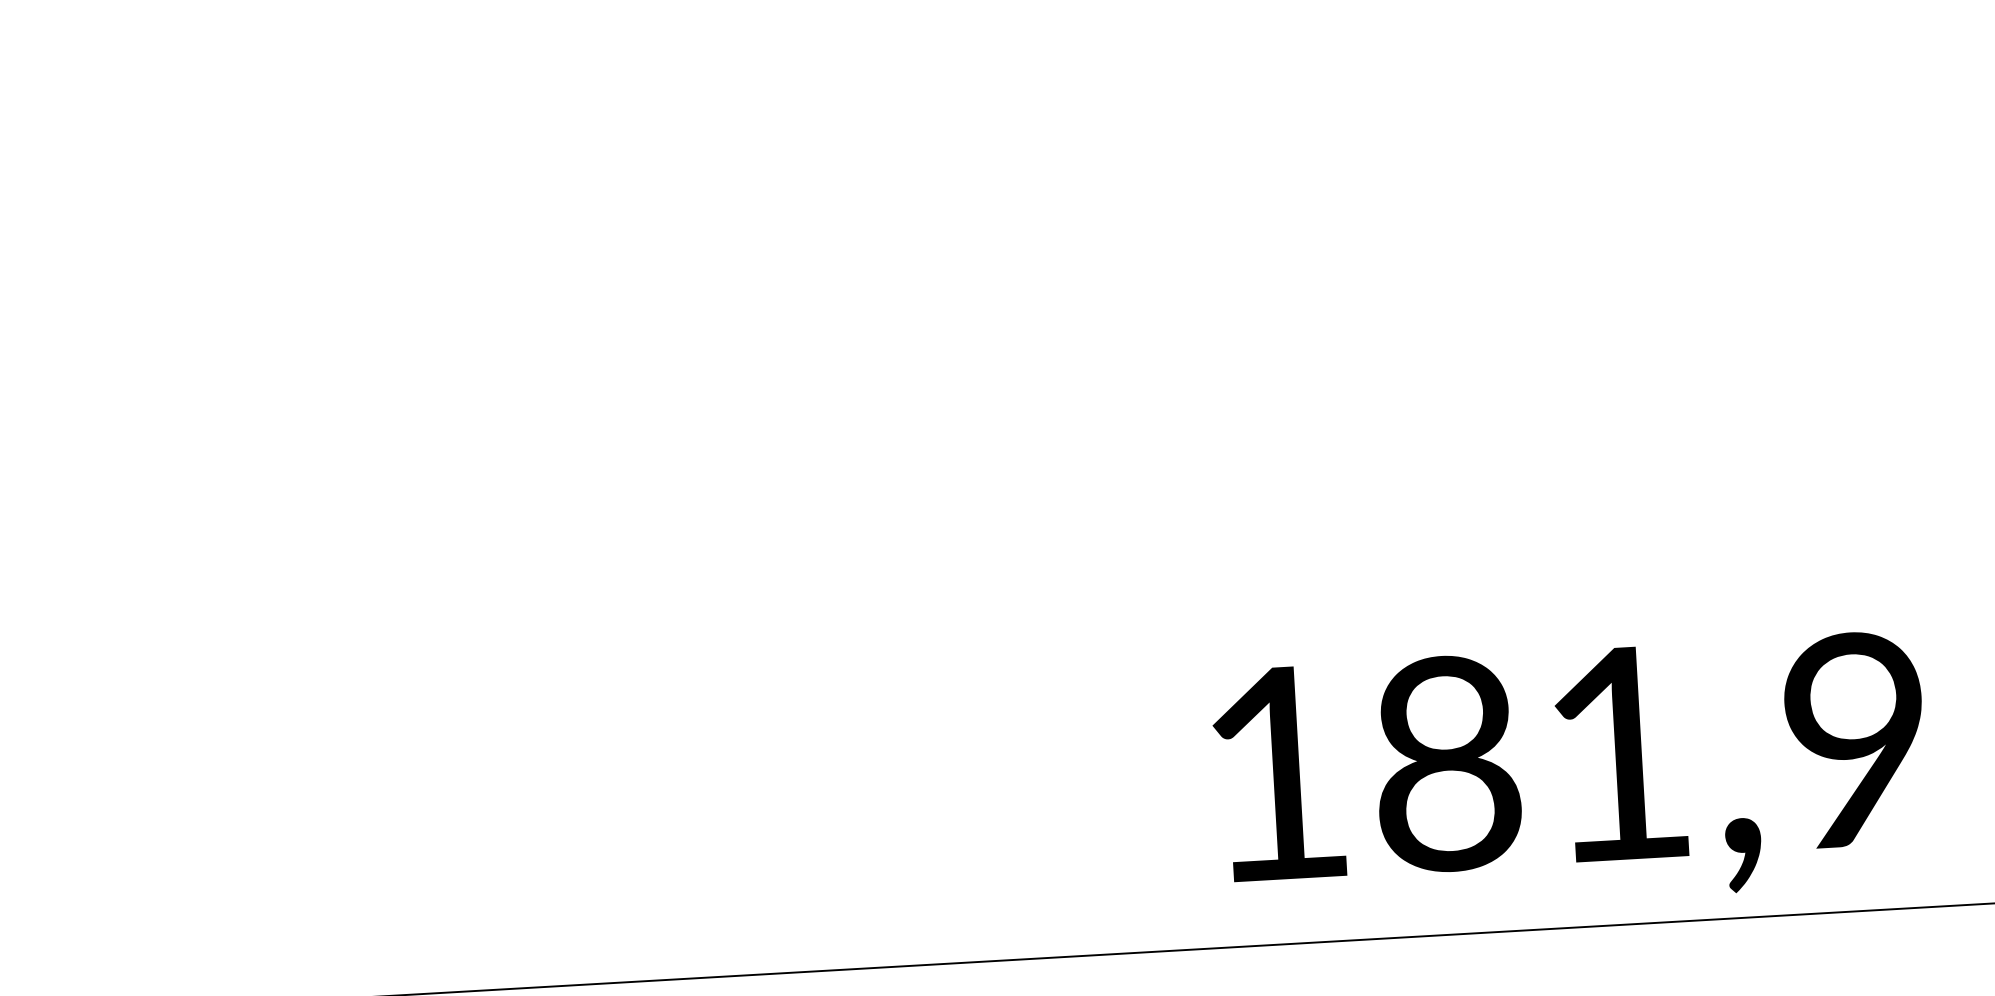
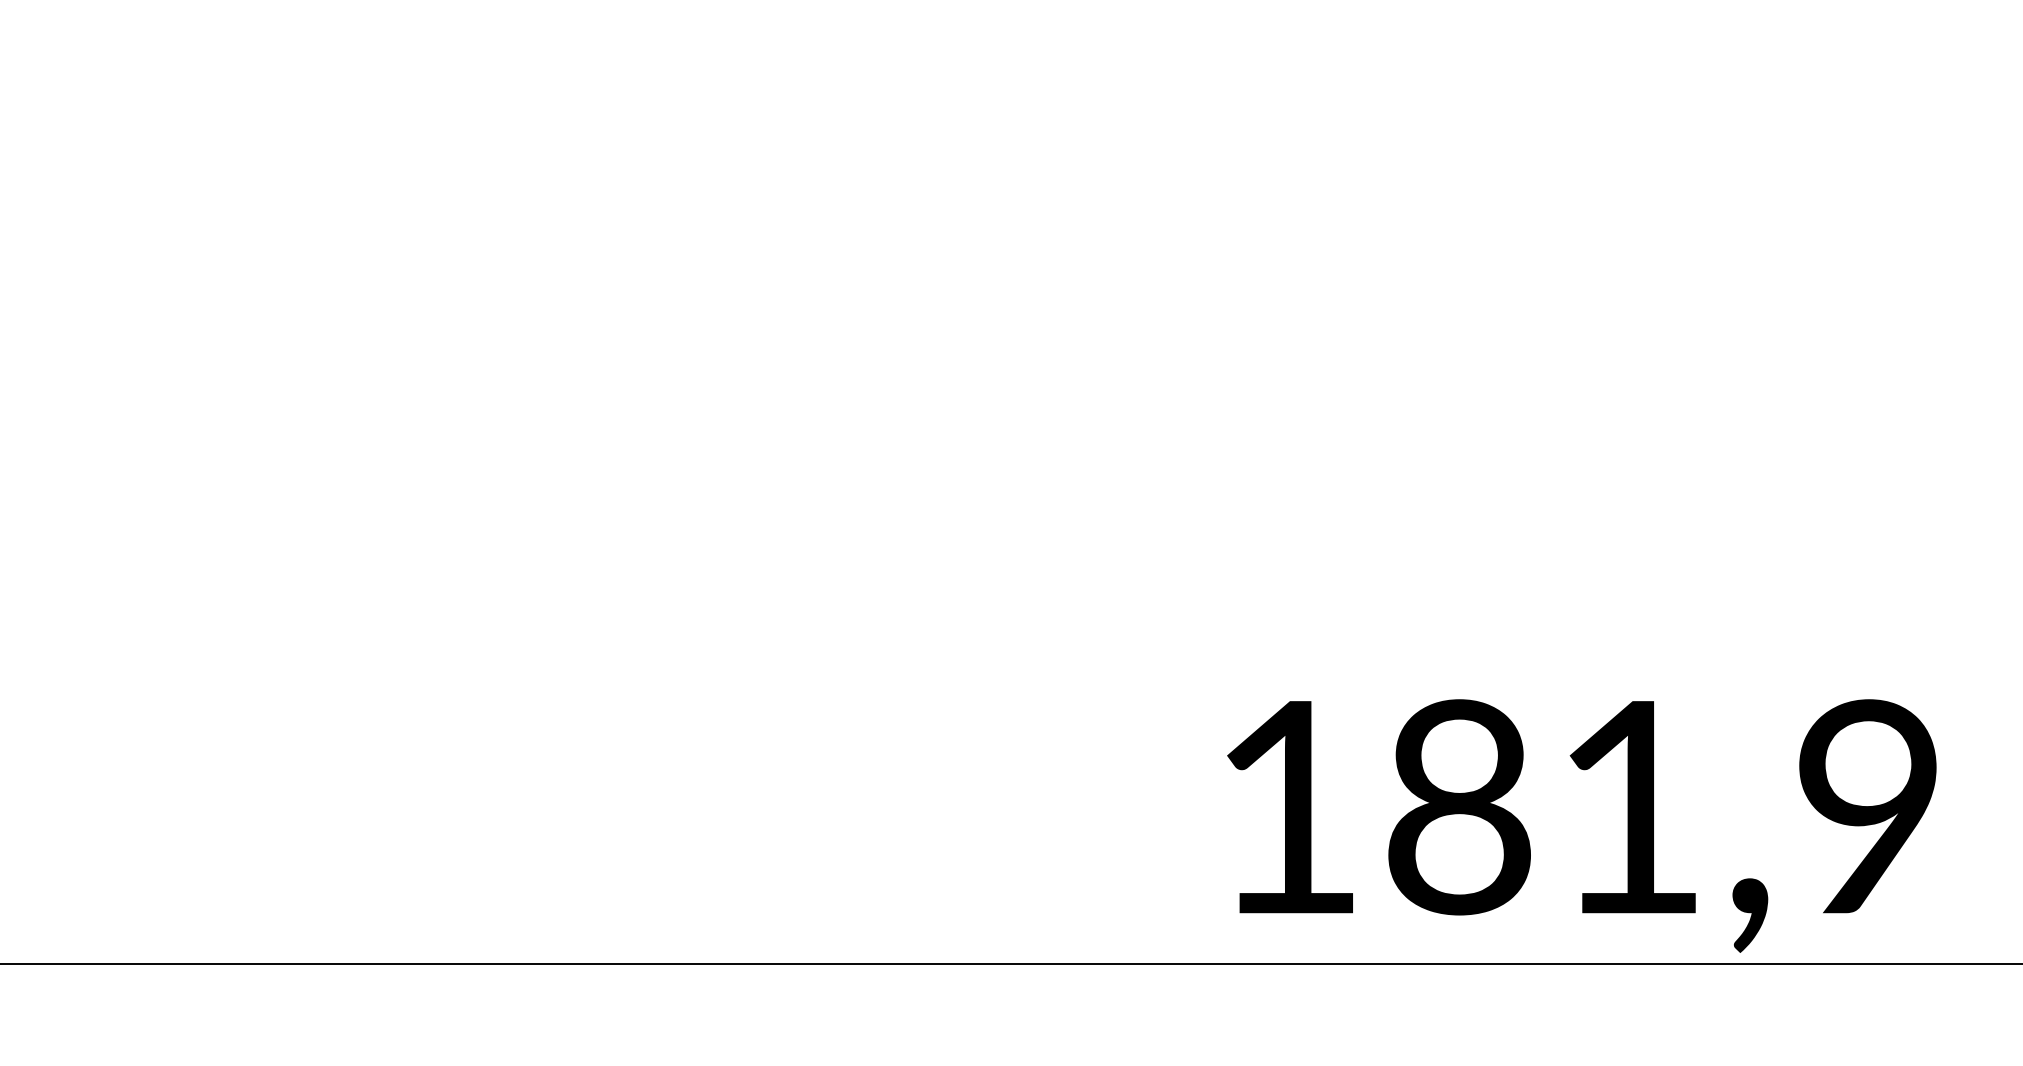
text: (1570, 775) -> (1581, 825), moved

